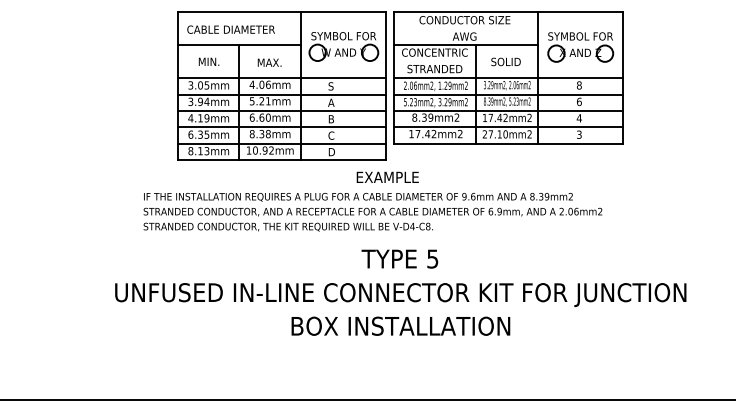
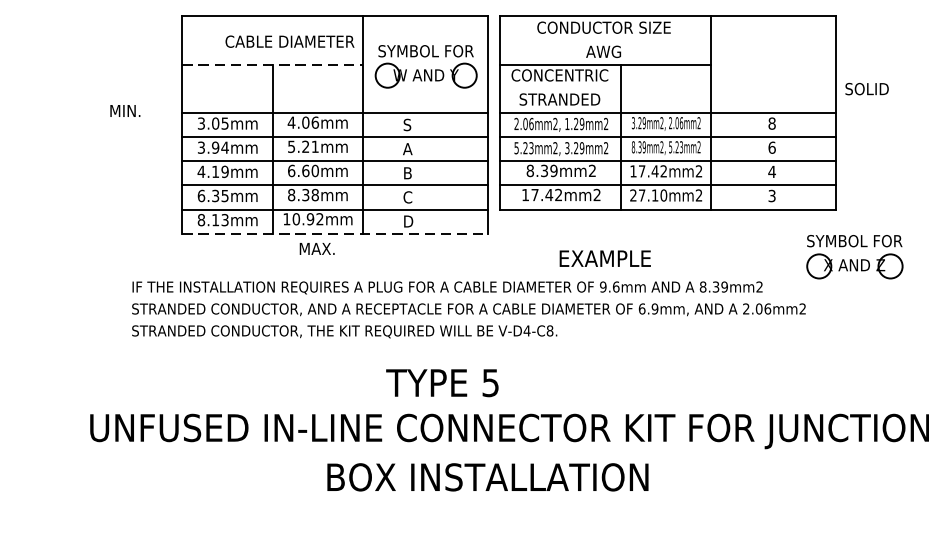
text: (230, 29) -> (289, 41), moved
line: (239, 45) -> (272, 64), solid -> dashed
part: (580, 47) -> (854, 257), moved
text: (208, 61) -> (124, 110), moved
text: (505, 61) -> (866, 88), moved
text: (269, 62) -> (316, 248), moved
line: (282, 160) -> (336, 233), solid -> dashed
text: (387, 176) -> (604, 257), moved
text: (399, 258) -> (441, 382), moved
text: (400, 325) -> (487, 476), moved

